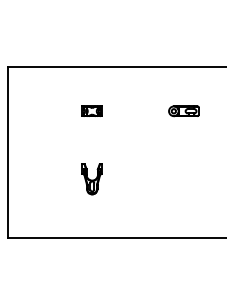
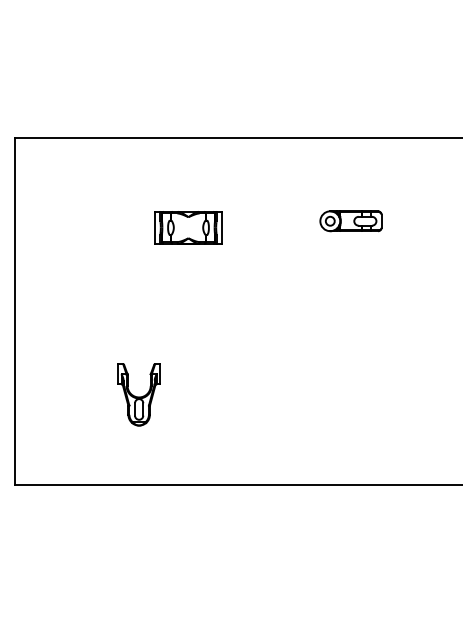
part: (91, 110) -> (186, 225), size x1.6
part: (183, 111) -> (349, 221), moved
part: (91, 179) -> (137, 395), moved

